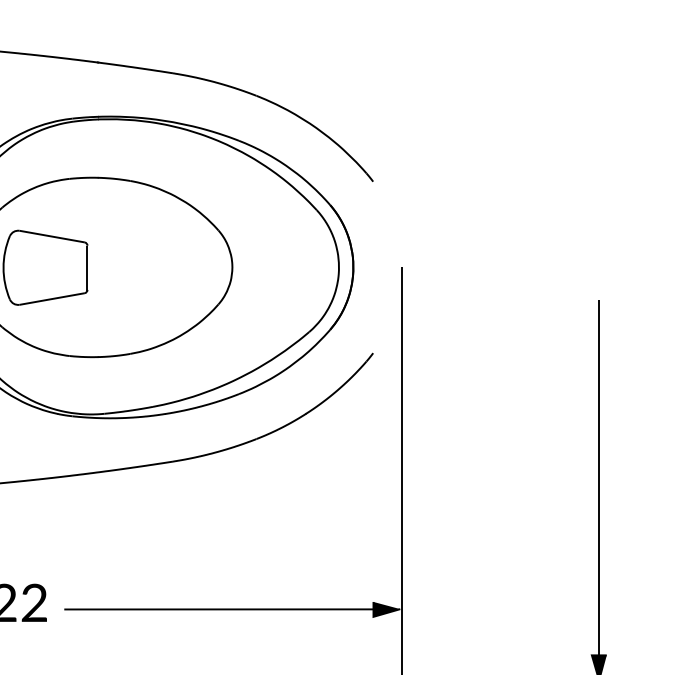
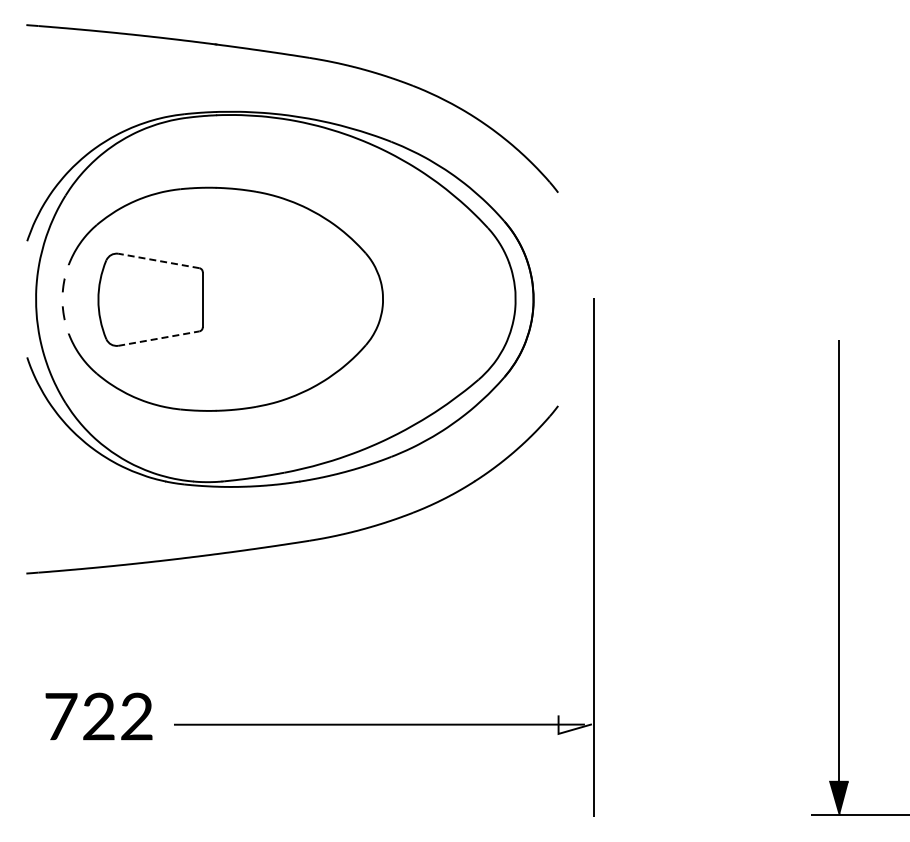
line: (51, 236) -> (158, 260), solid -> dashed
line: (52, 298) -> (159, 338), solid -> dashed
fill: (386, 609) -> (574, 724), removed

